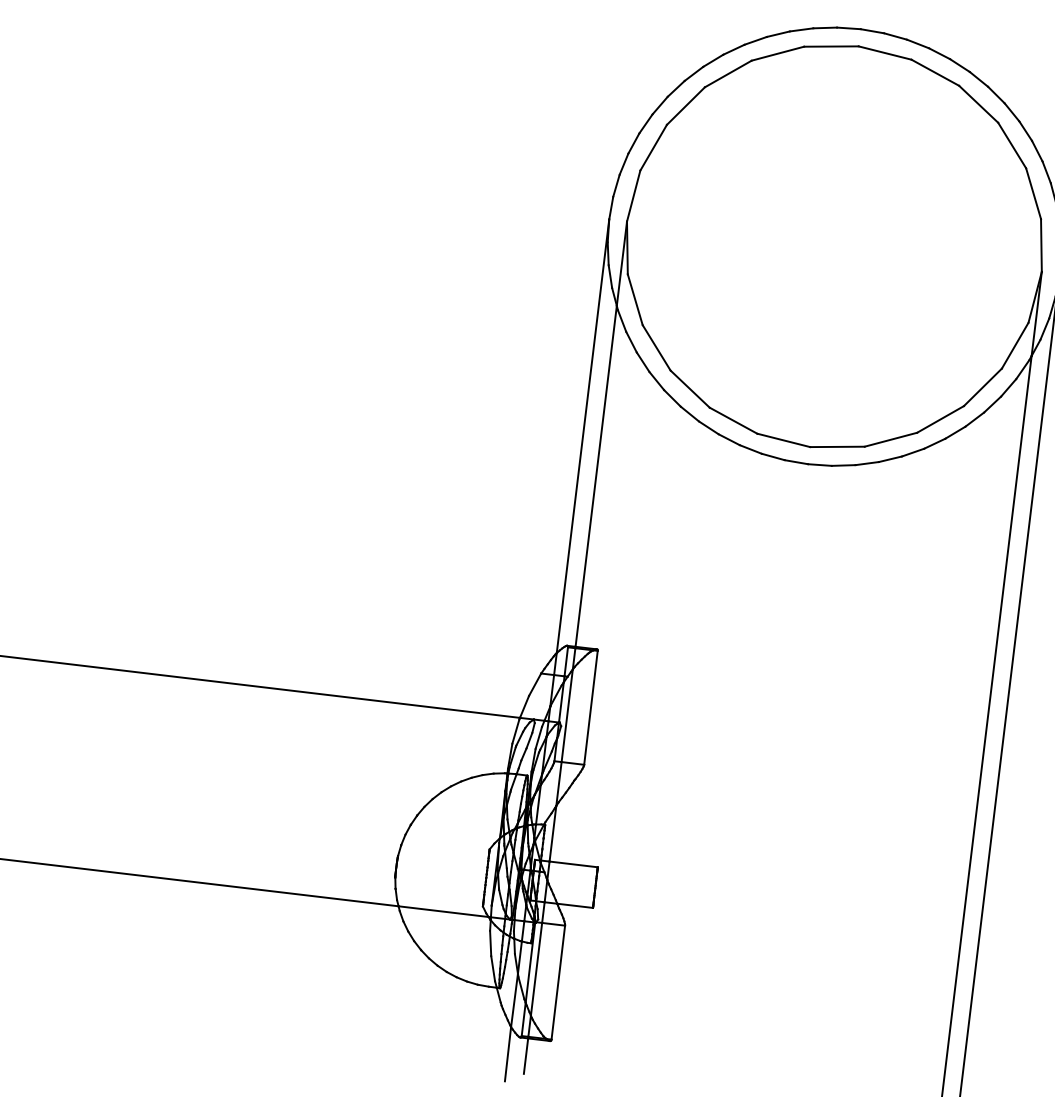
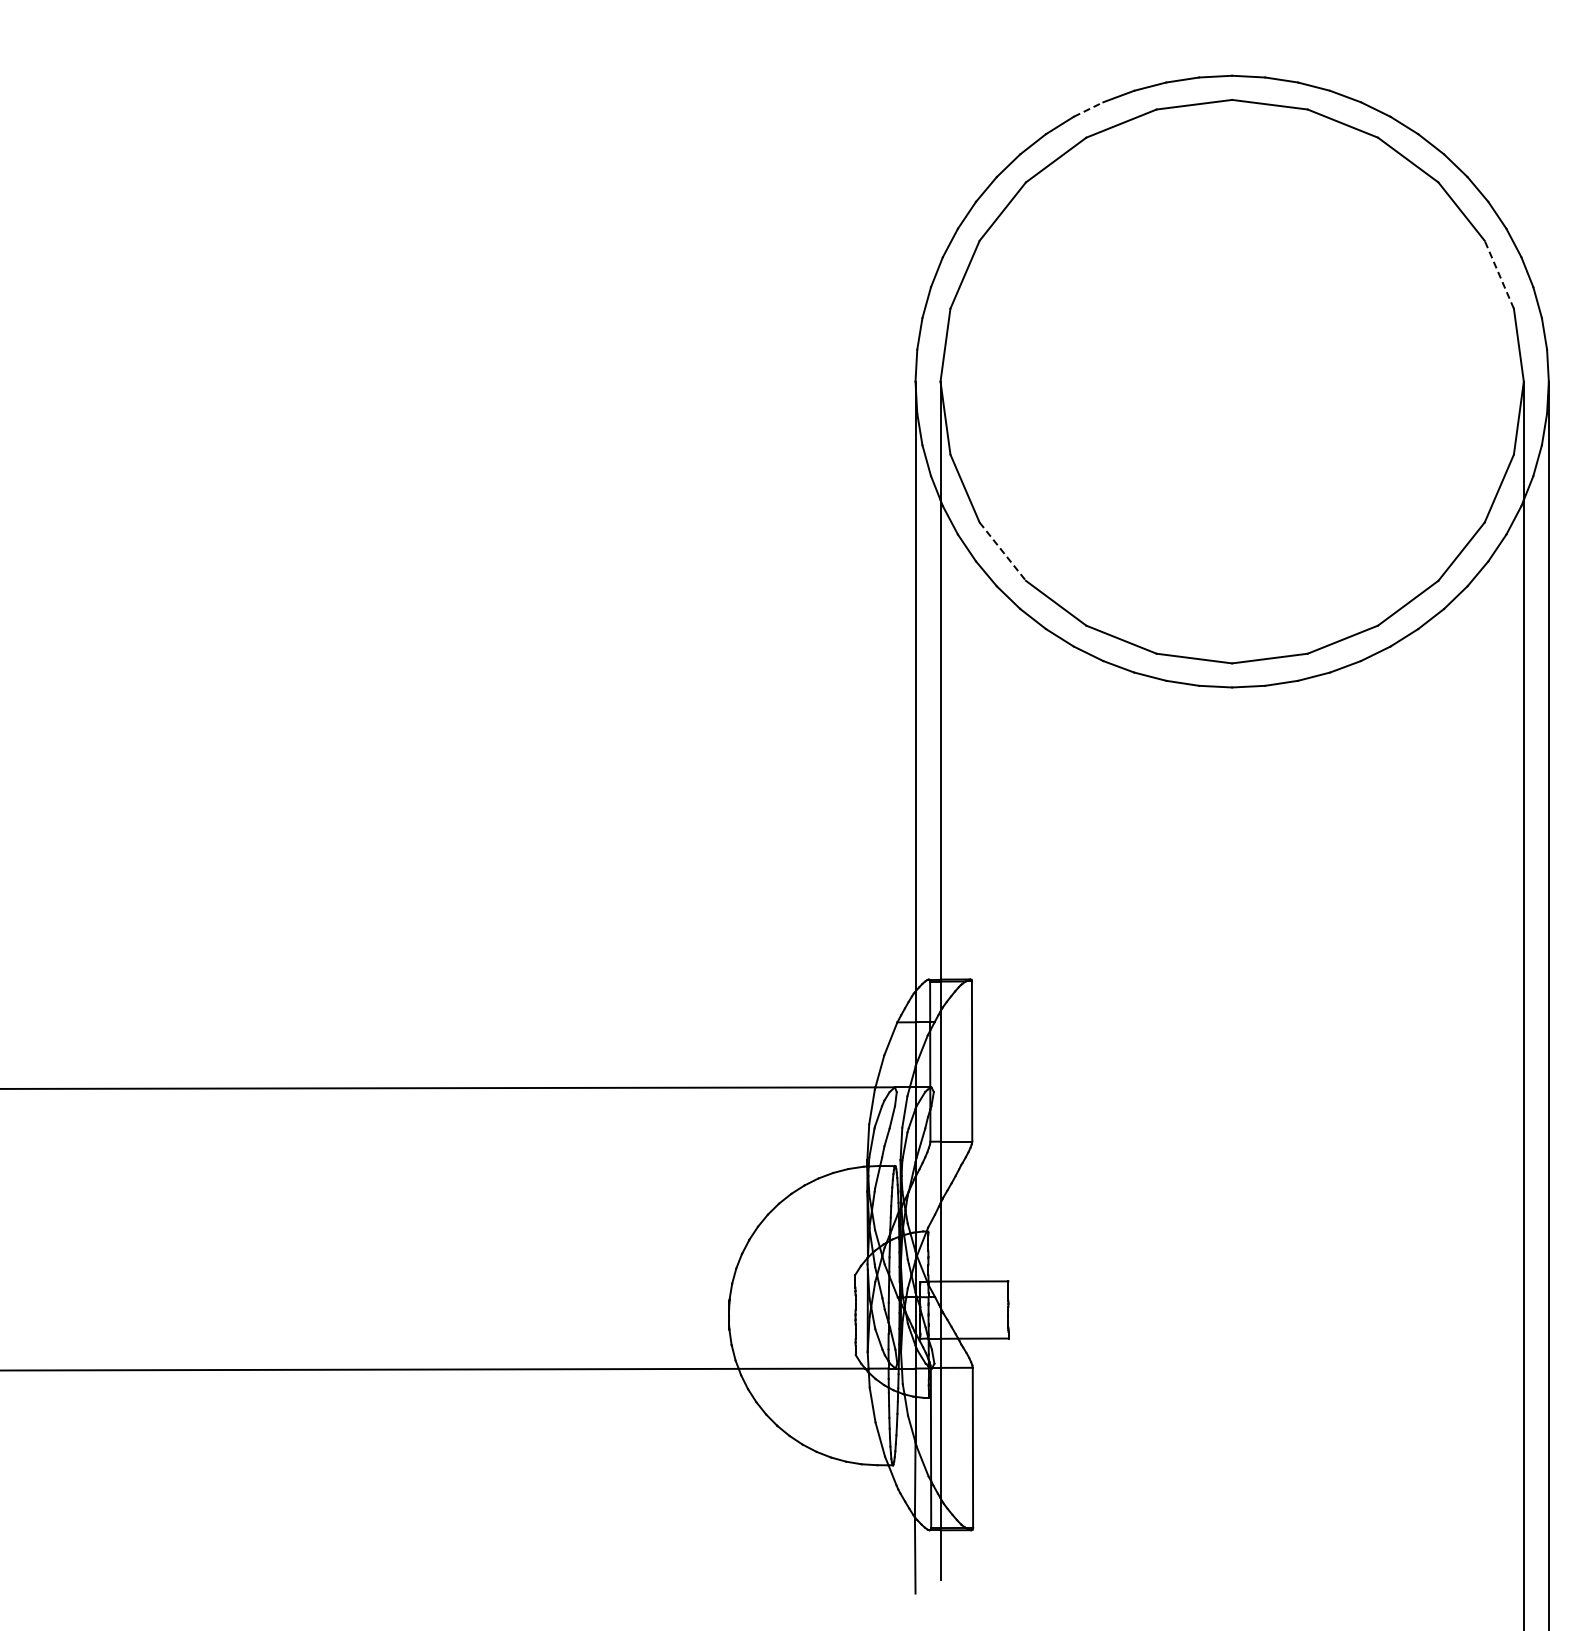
line: (756, 40) -> (1089, 109), solid -> dashed
line: (1033, 193) -> (1499, 274), solid -> dashed
line: (657, 348) -> (1003, 552), solid -> dashed

